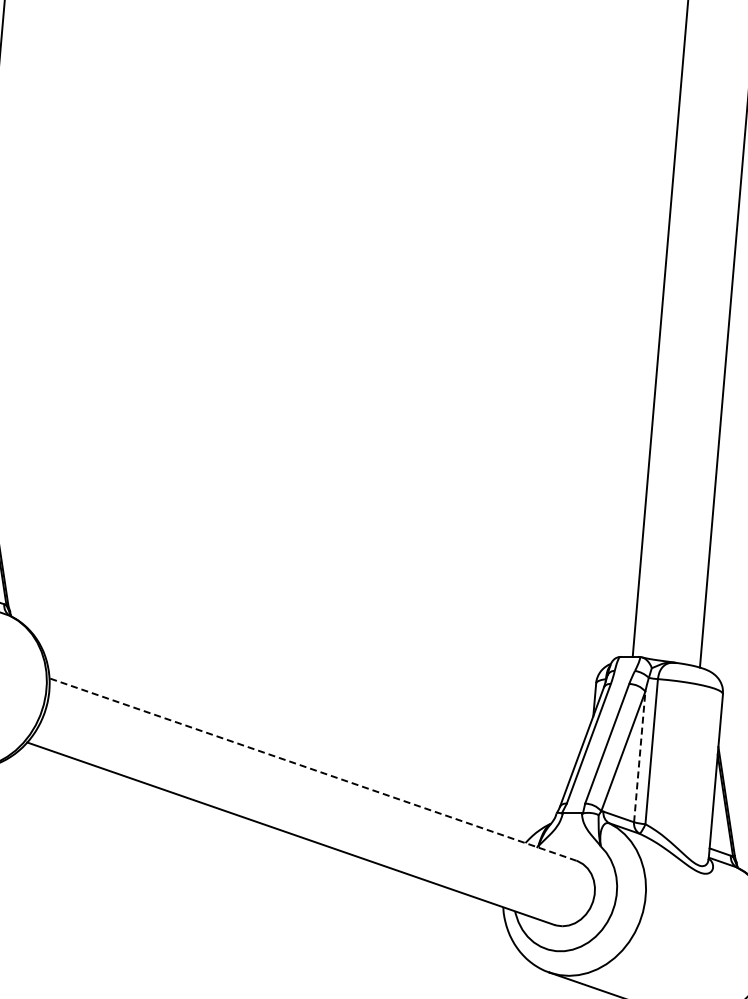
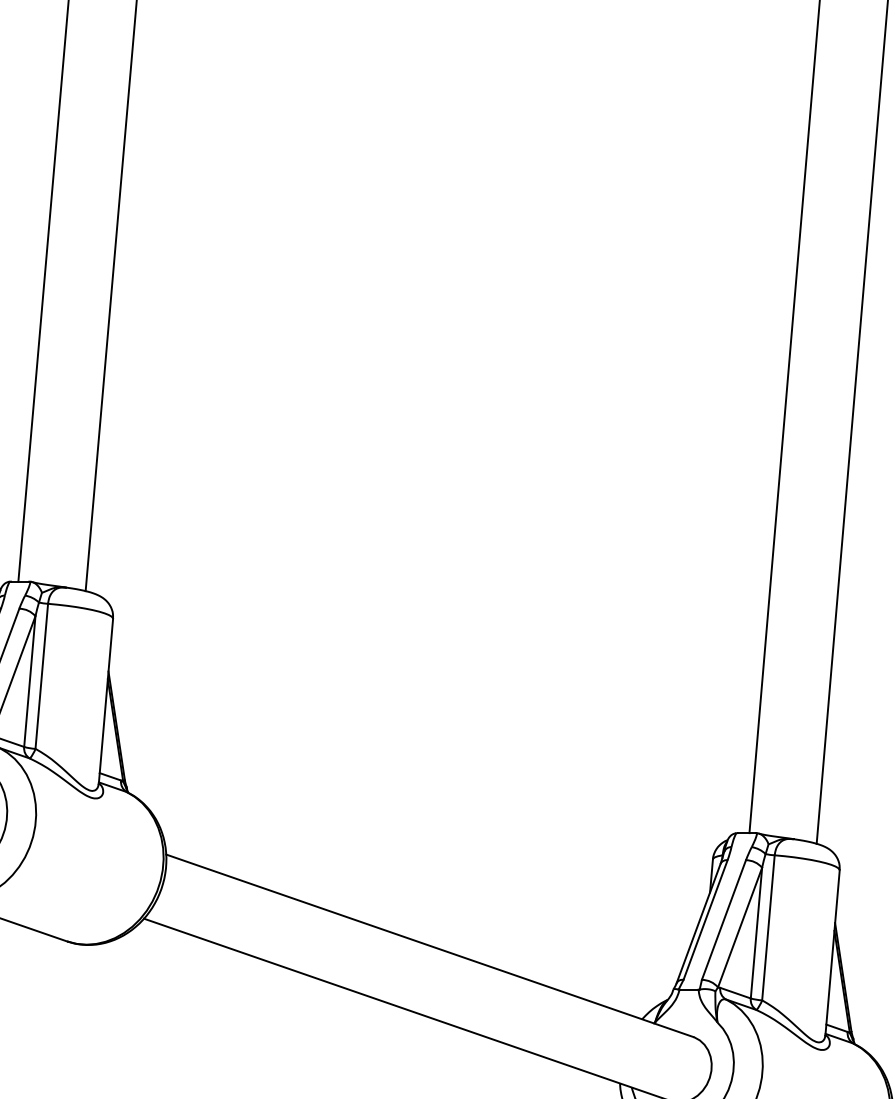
line: (639, 757) -> (756, 933), dashed -> solid
line: (312, 769) -> (429, 945), dashed -> solid

